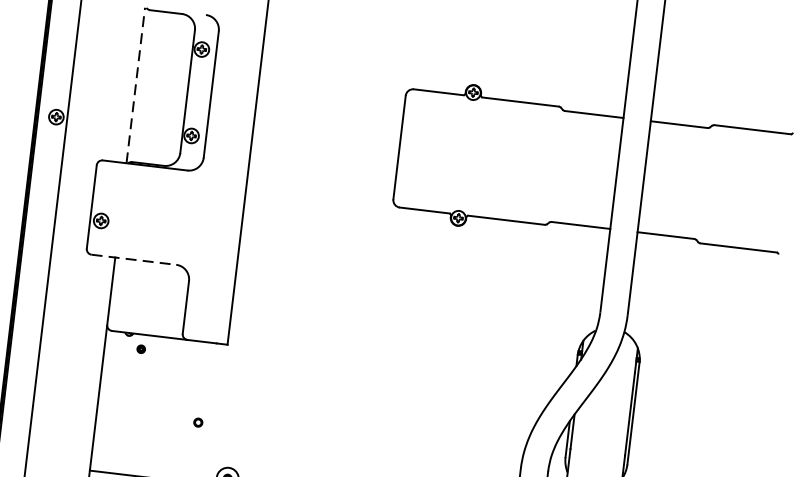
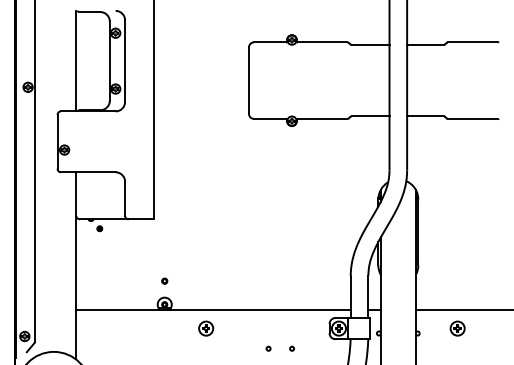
line: (136, 84) -> (76, 60), dashed -> solid
line: (134, 260) -> (88, 172), dashed -> solid
part: (198, 421) -> (164, 280), moved

